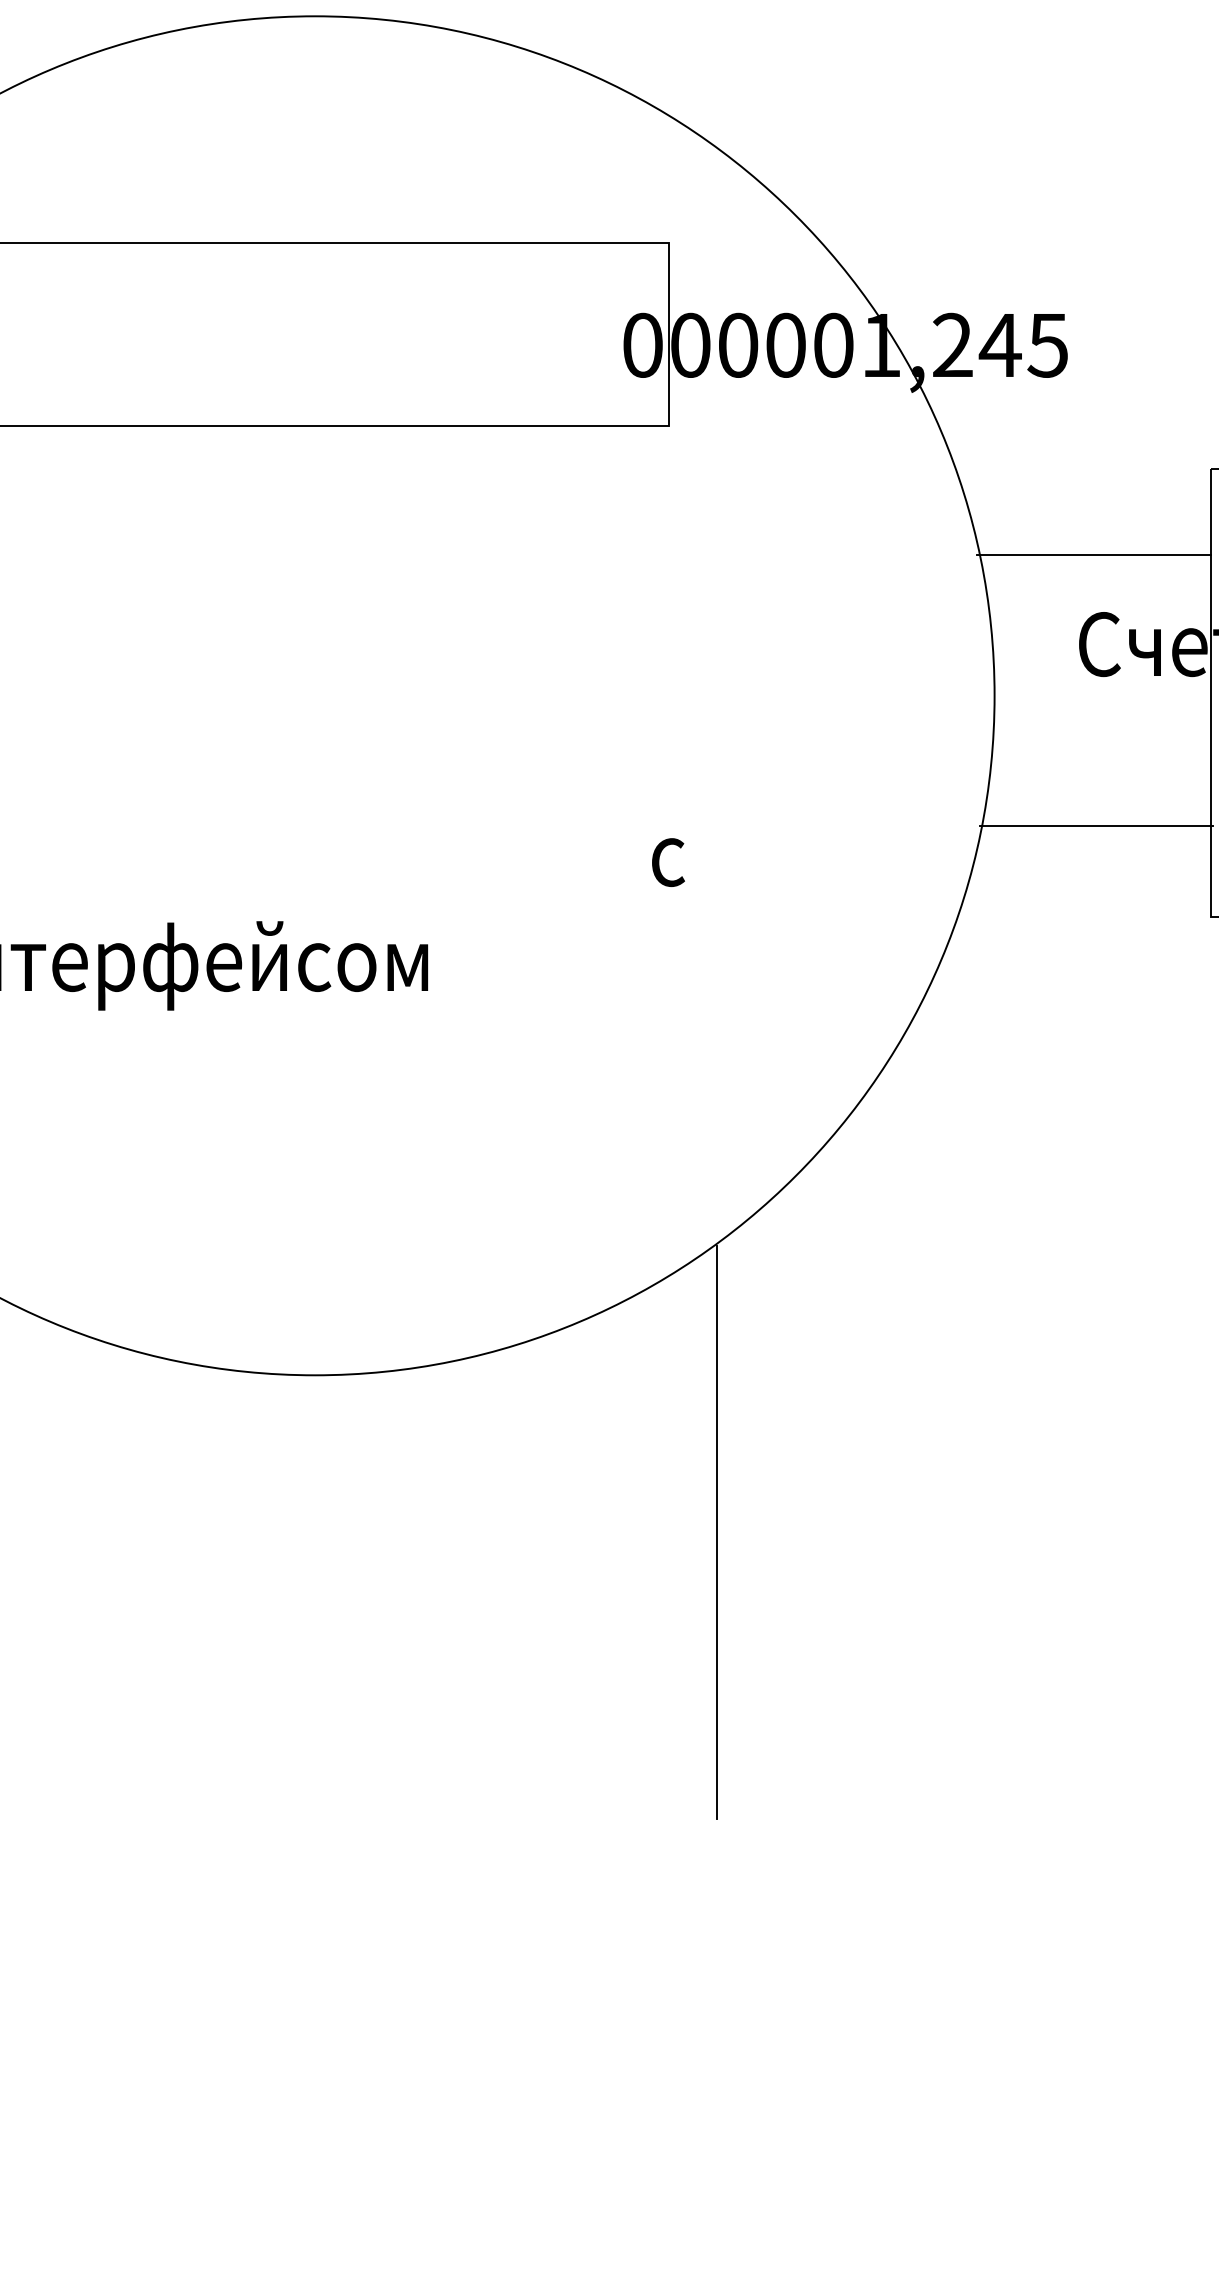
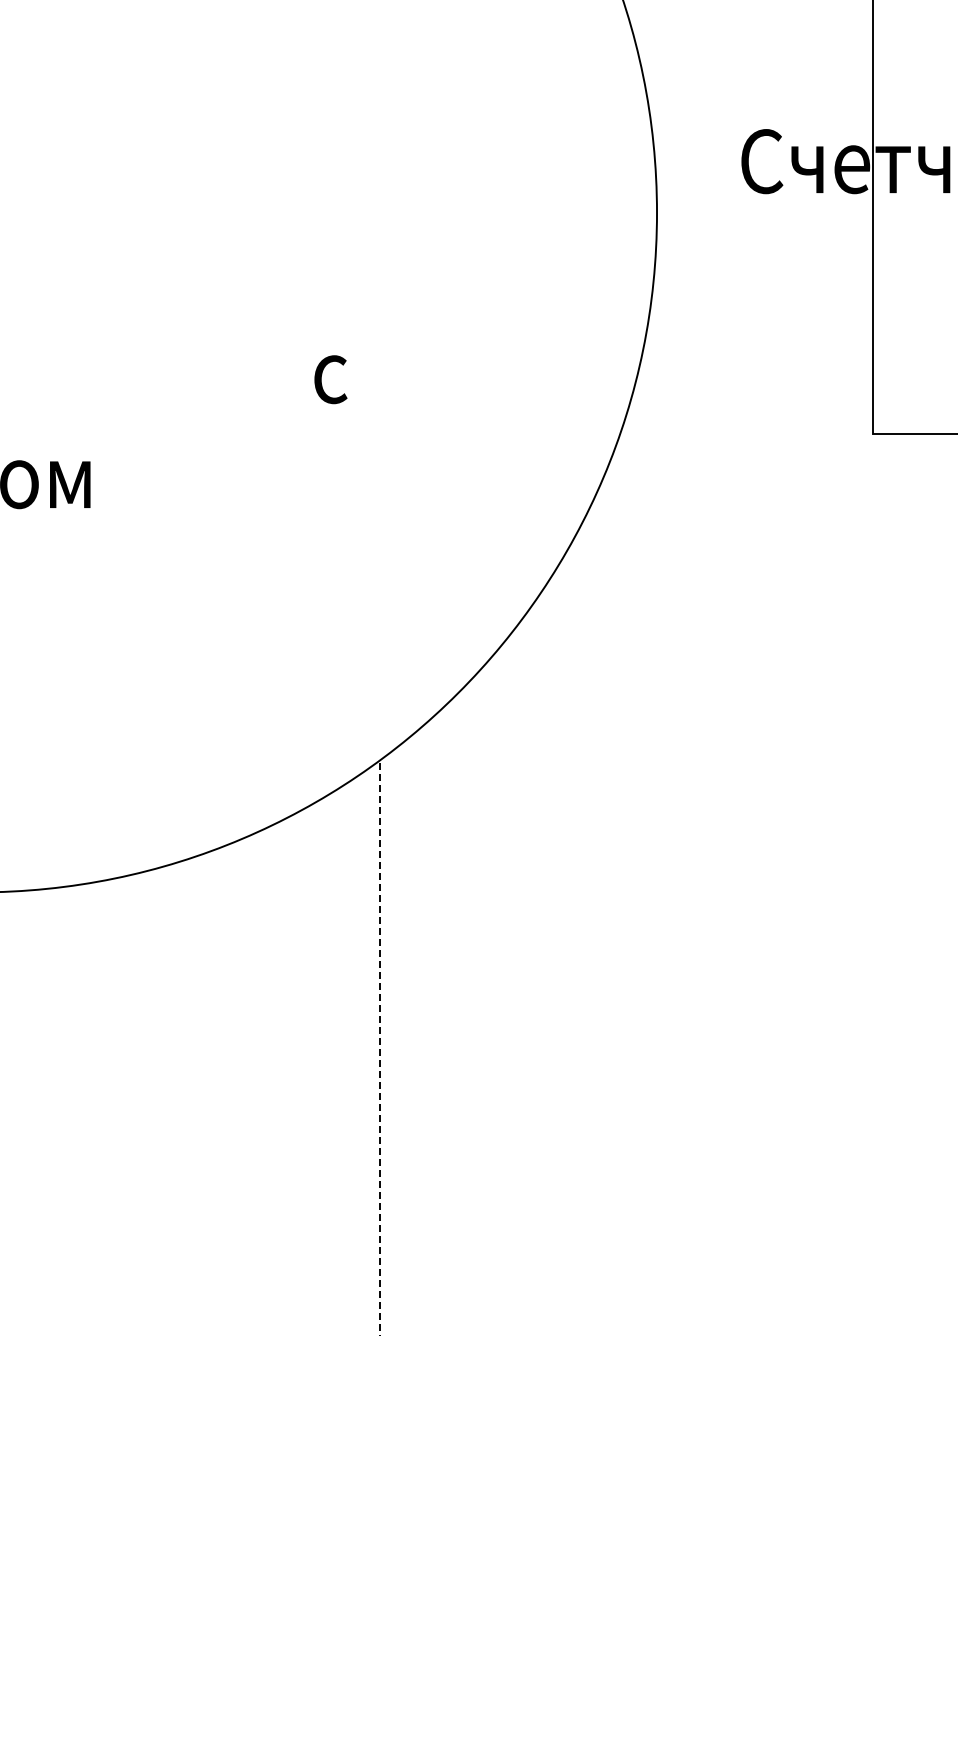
line: (1093, 555) -> (755, 72), removed
line: (1096, 826) -> (758, 343), removed
line: (717, 1532) -> (379, 1049), solid -> dashed

